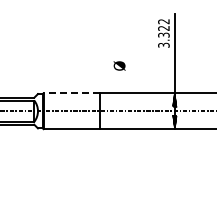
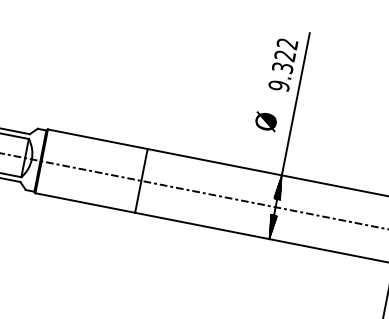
text: (163, 44) -> (278, 84), 3.322 -> 9.322
text: (119, 65) -> (266, 120), moved
line: (71, 93) -> (97, 139), dashed -> solid

